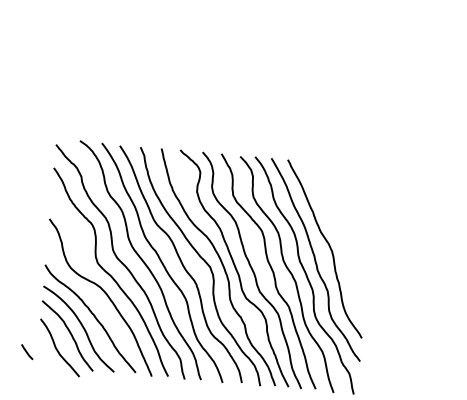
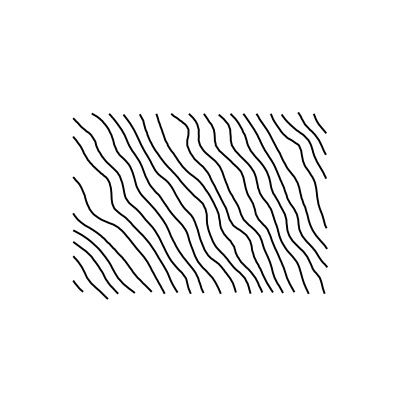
part: (342, 232) -> (304, 167), added
line: (26, 352) -> (77, 286), moved

